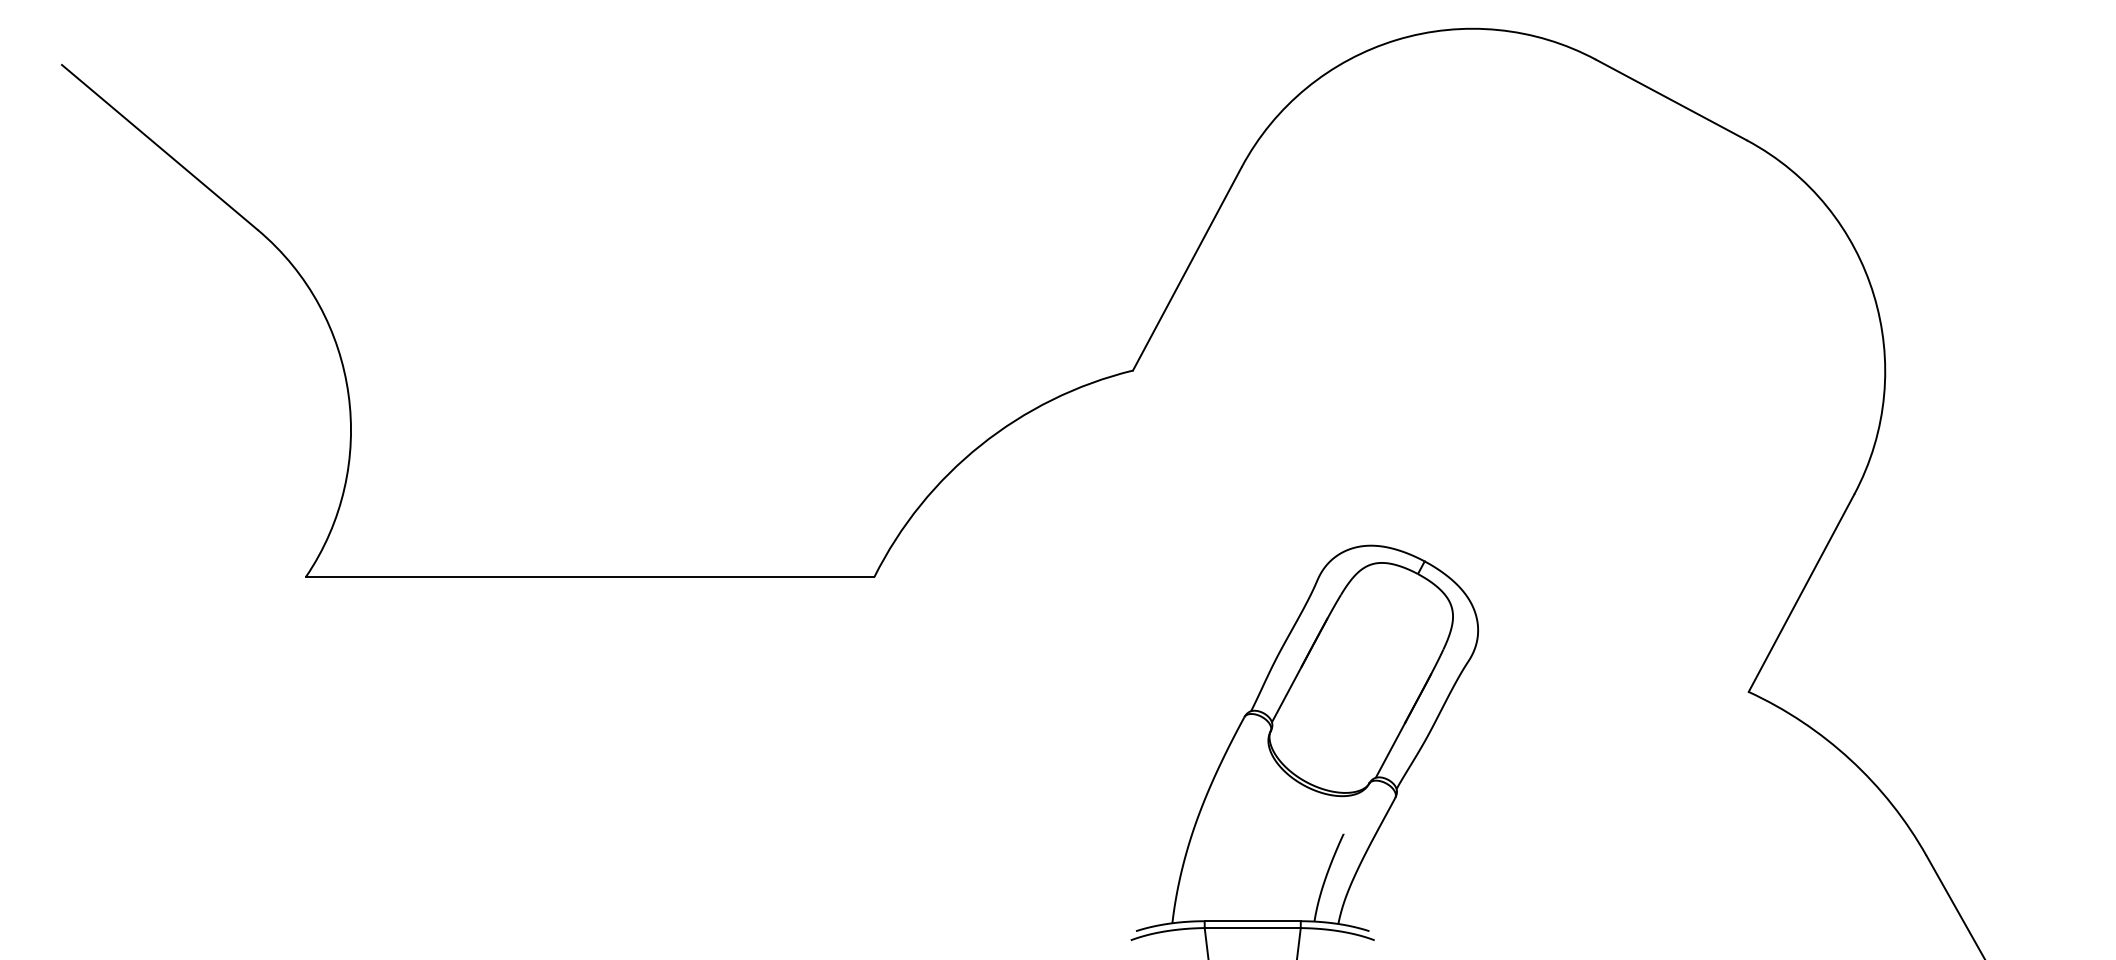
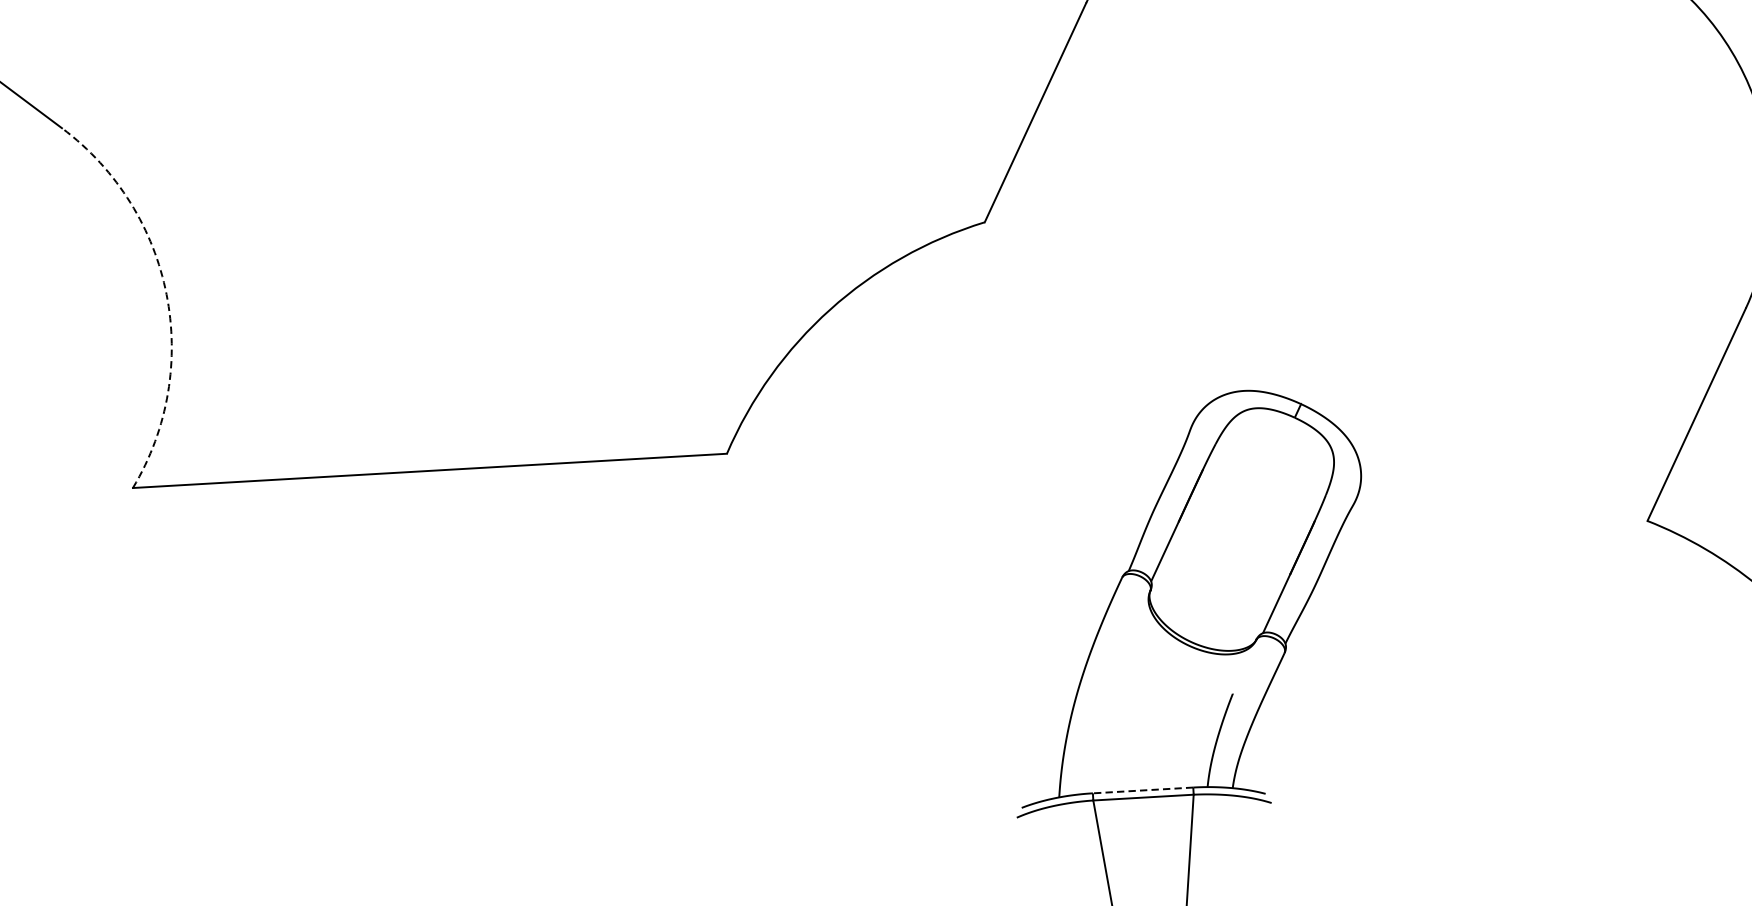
arc: (348, 394) -> (166, 294), solid -> dashed
line: (1252, 921) -> (1142, 790), solid -> dashed

